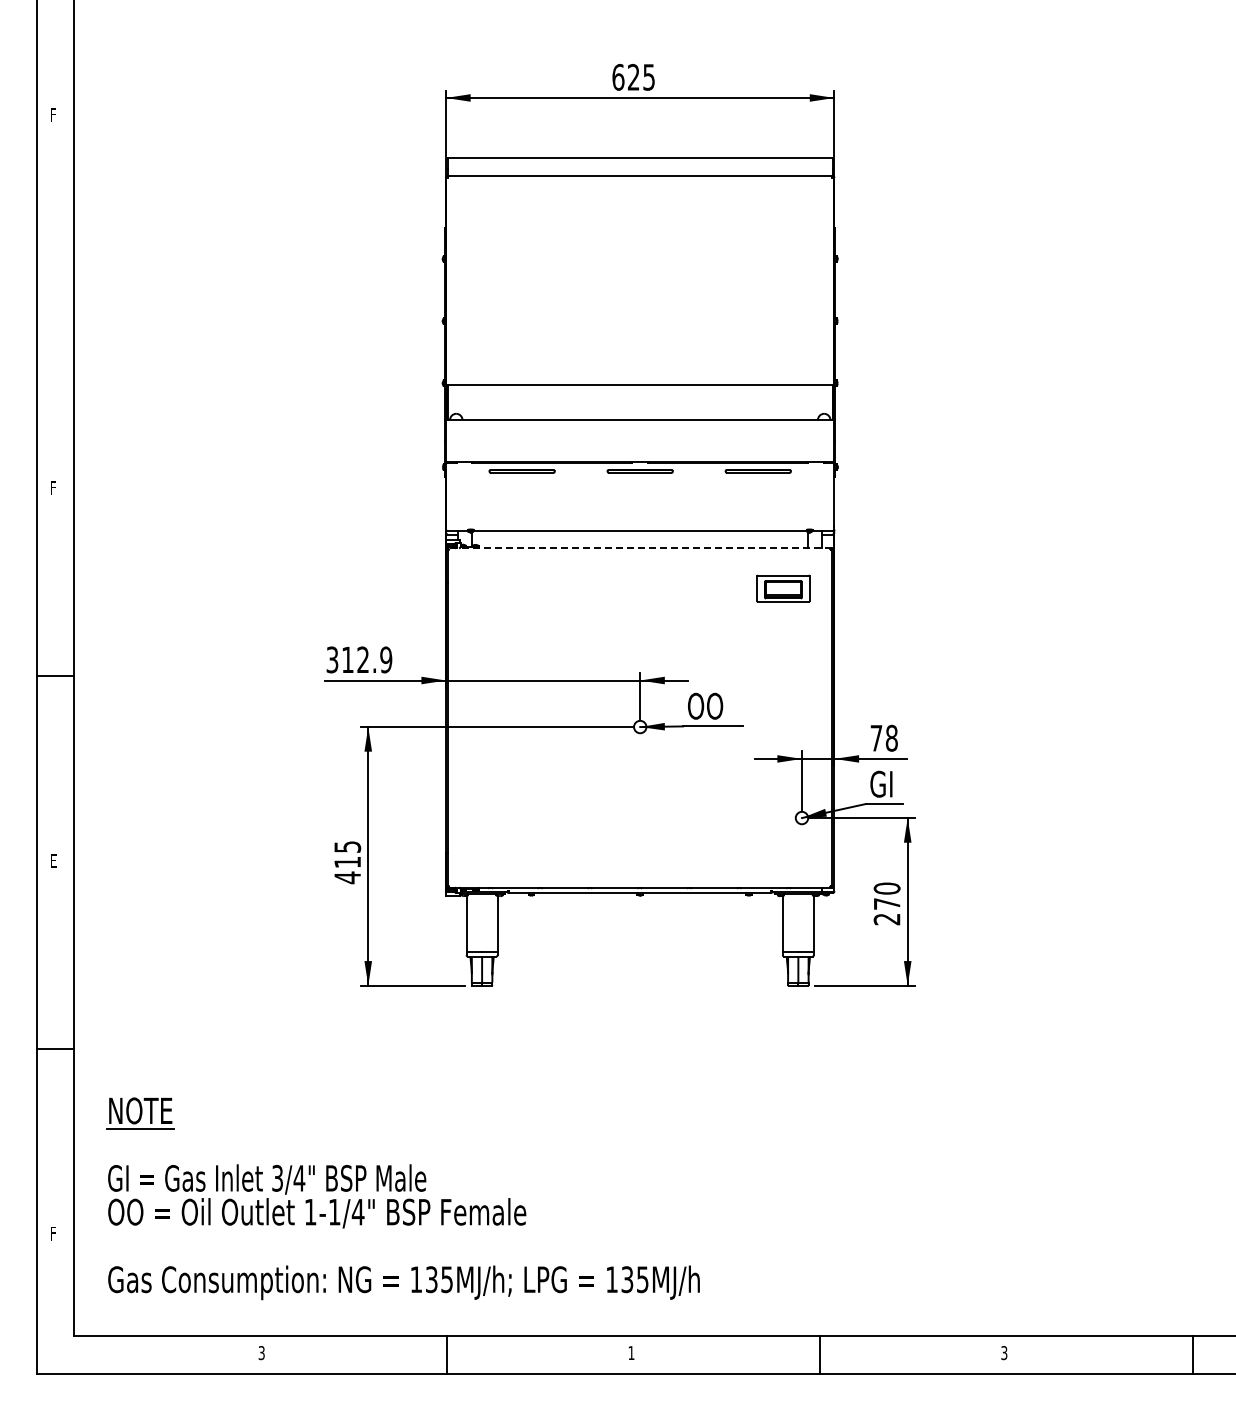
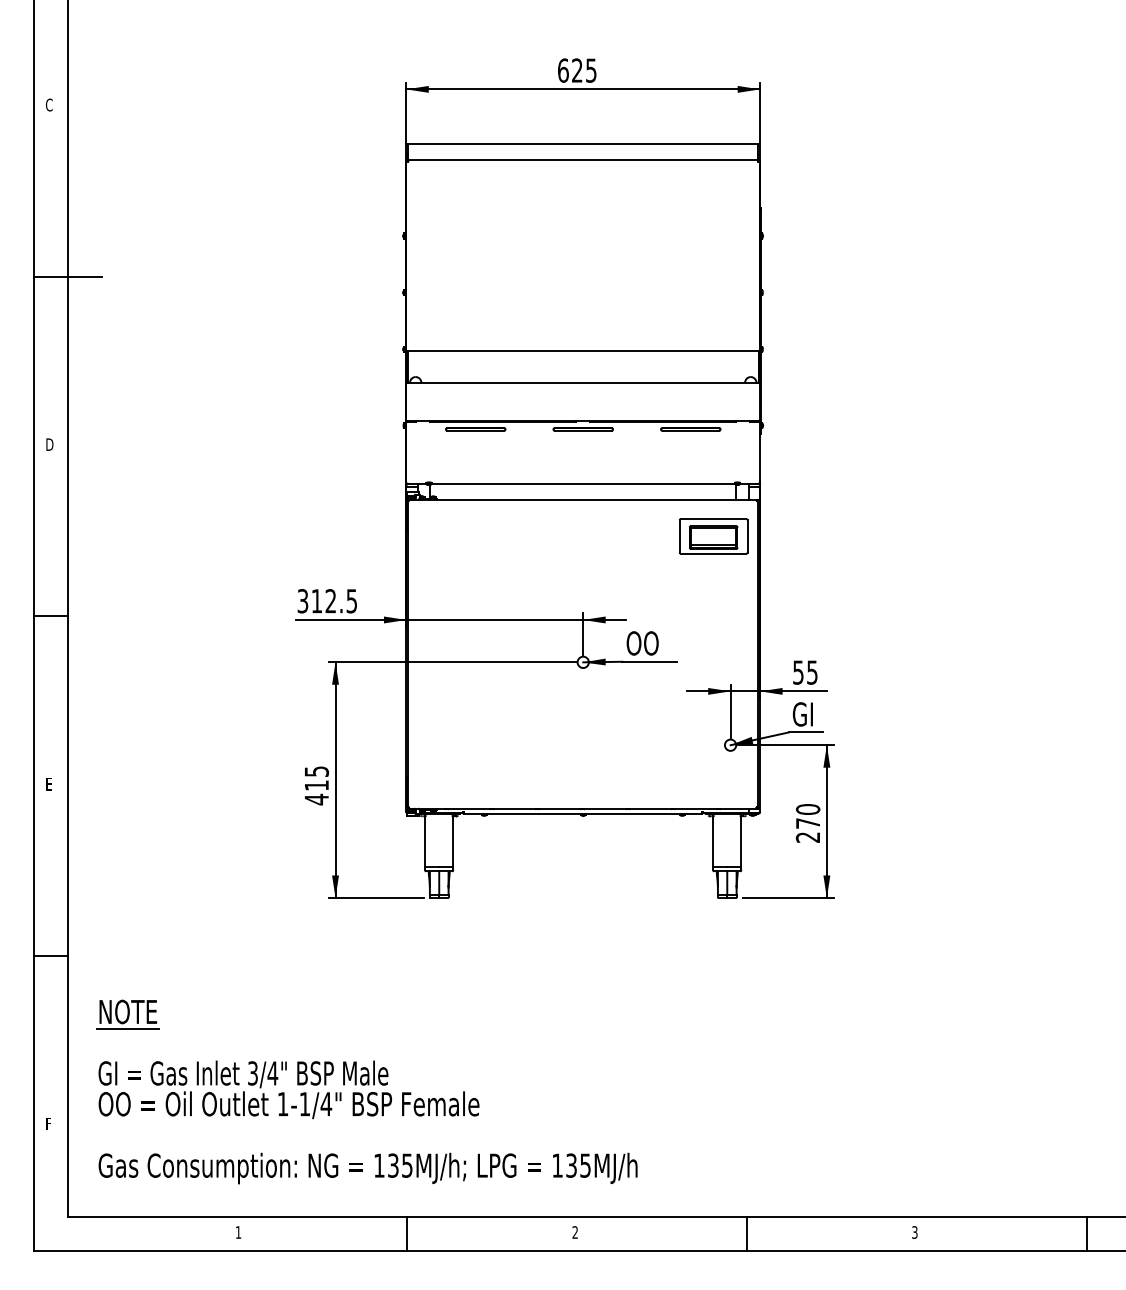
text: (53, 115) -> (48, 105), F -> C
line: (74, 303) -> (67, 276), added
text: (54, 487) -> (49, 444), F -> D
line: (639, 548) -> (582, 499), dashed -> solid
part: (783, 588) -> (713, 536), size x1.43
text: (386, 659) -> (352, 600), 312.9 -> 312.5
text: (883, 737) -> (804, 671), 78 -> 55
text: (631, 1352) -> (575, 1232), 1 -> 2
text: (261, 1353) -> (238, 1232), 3 -> 1

